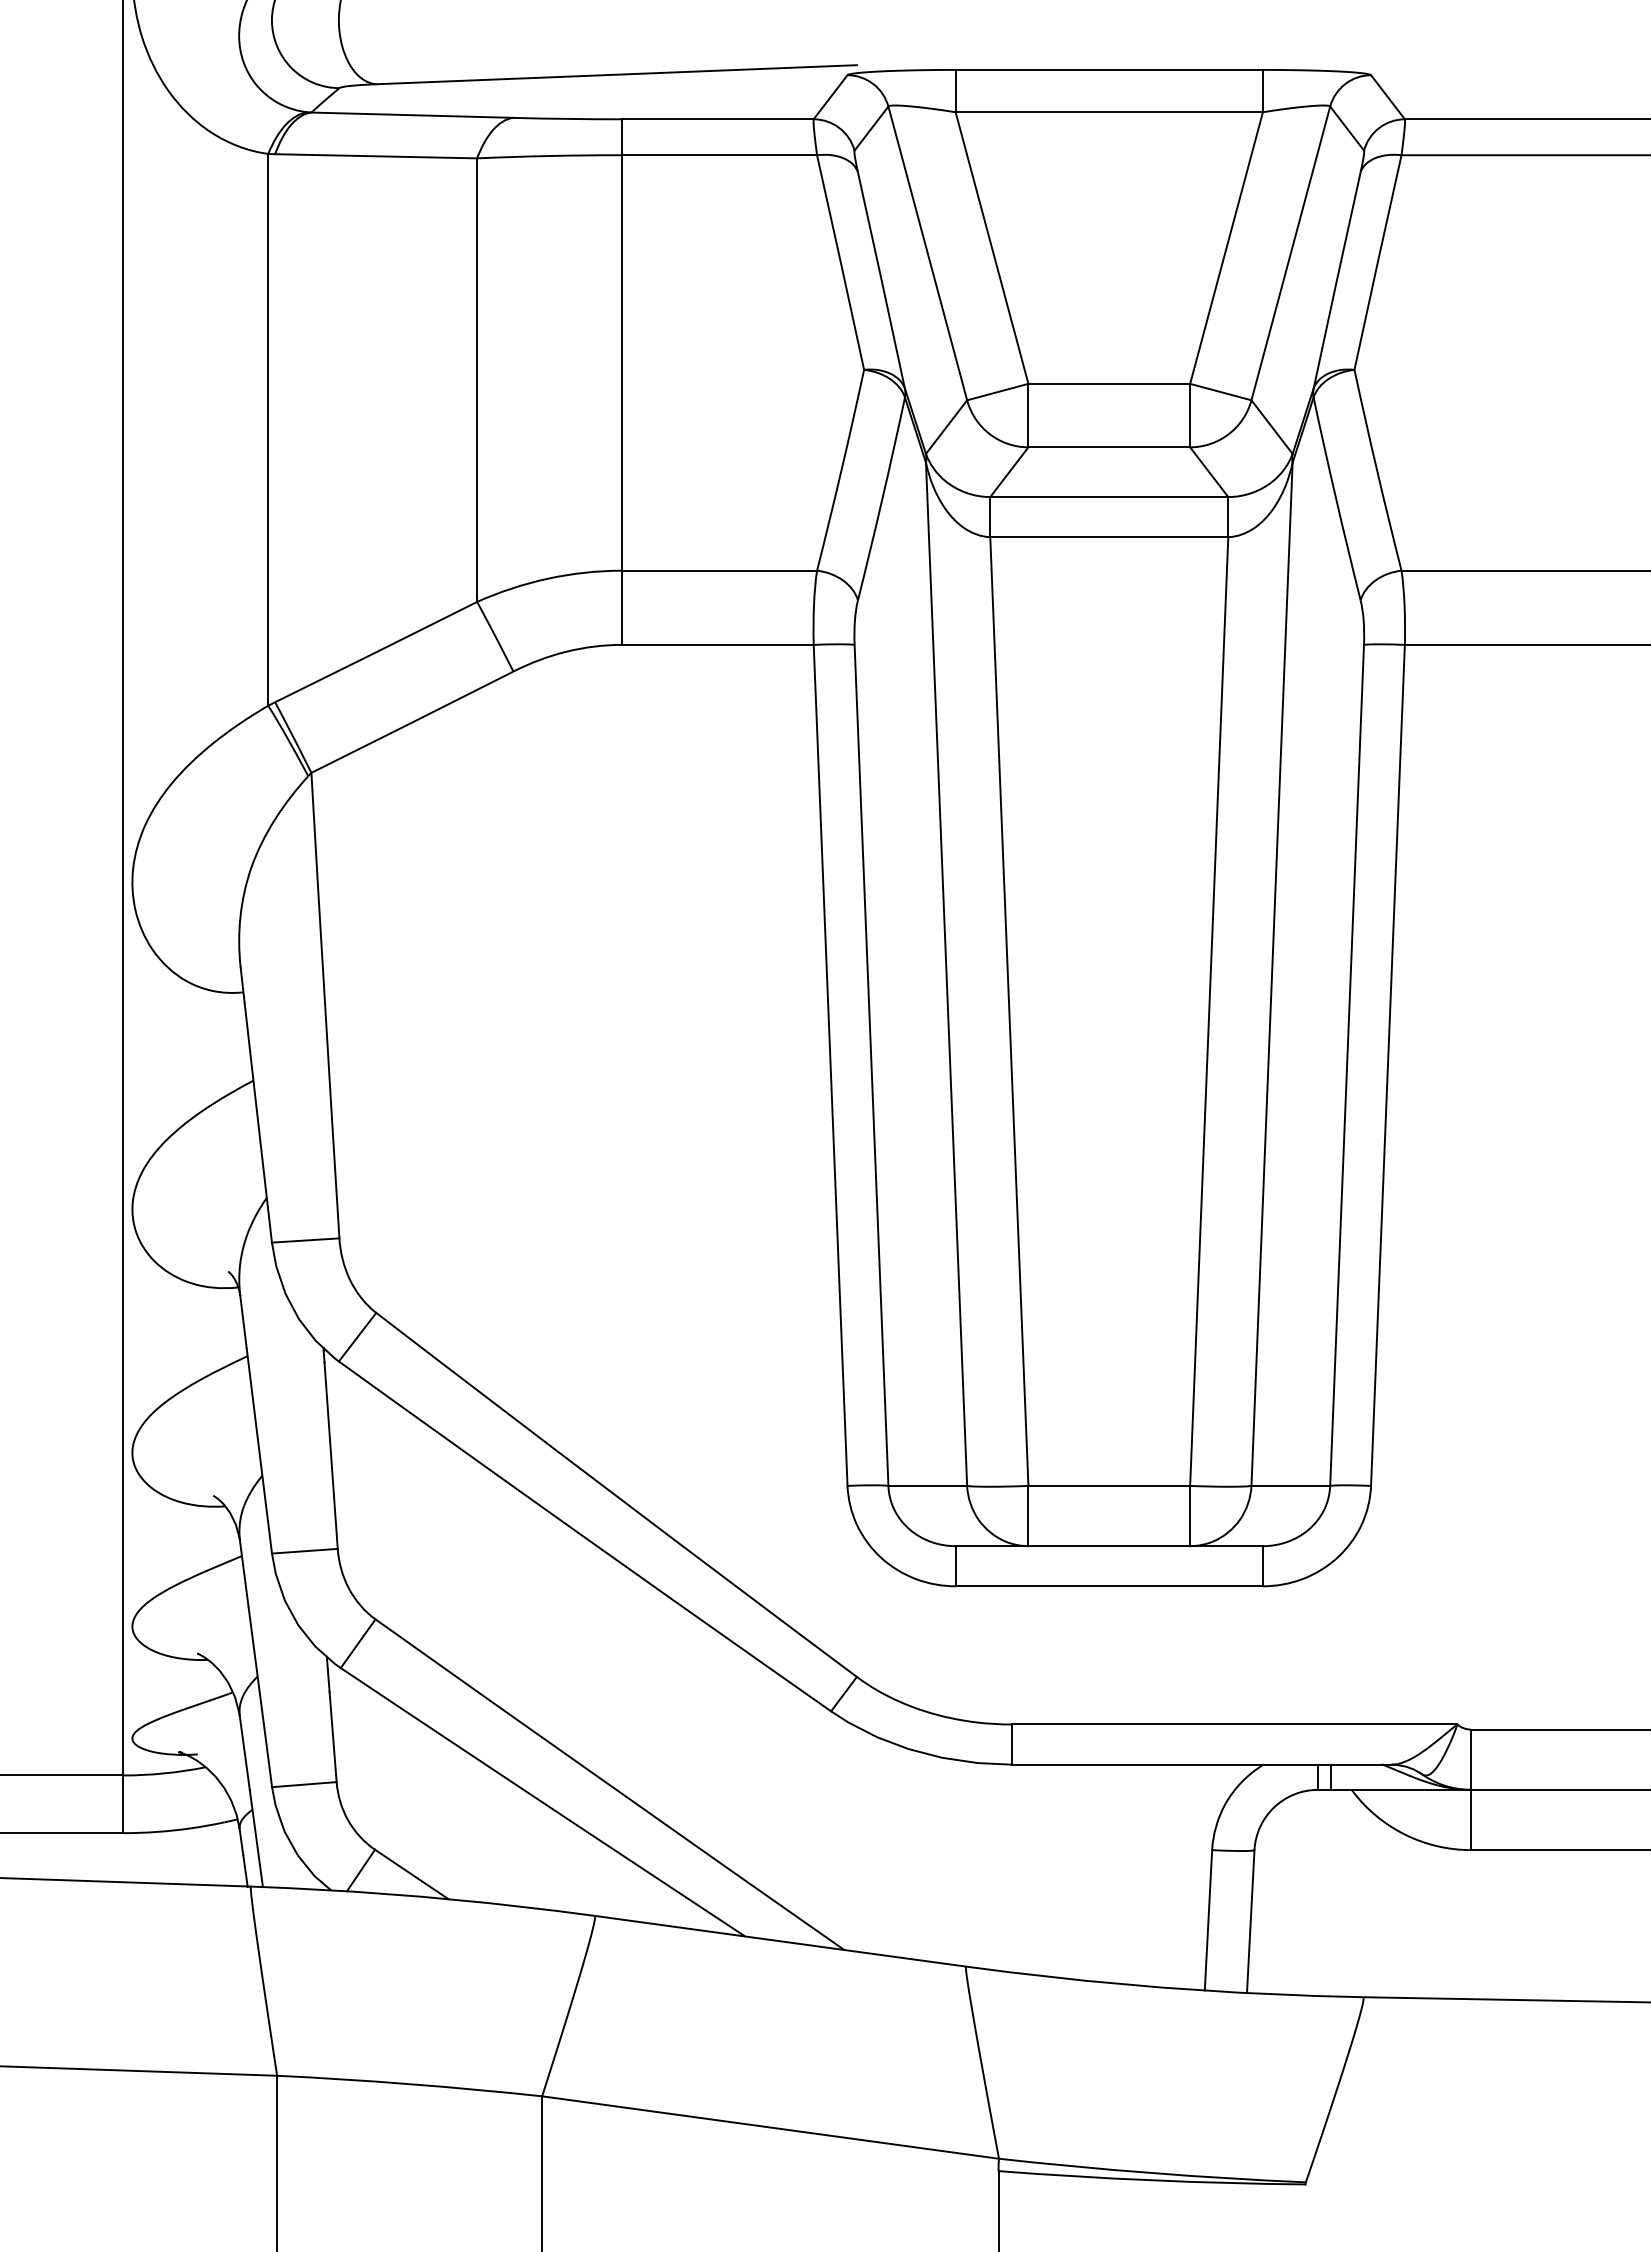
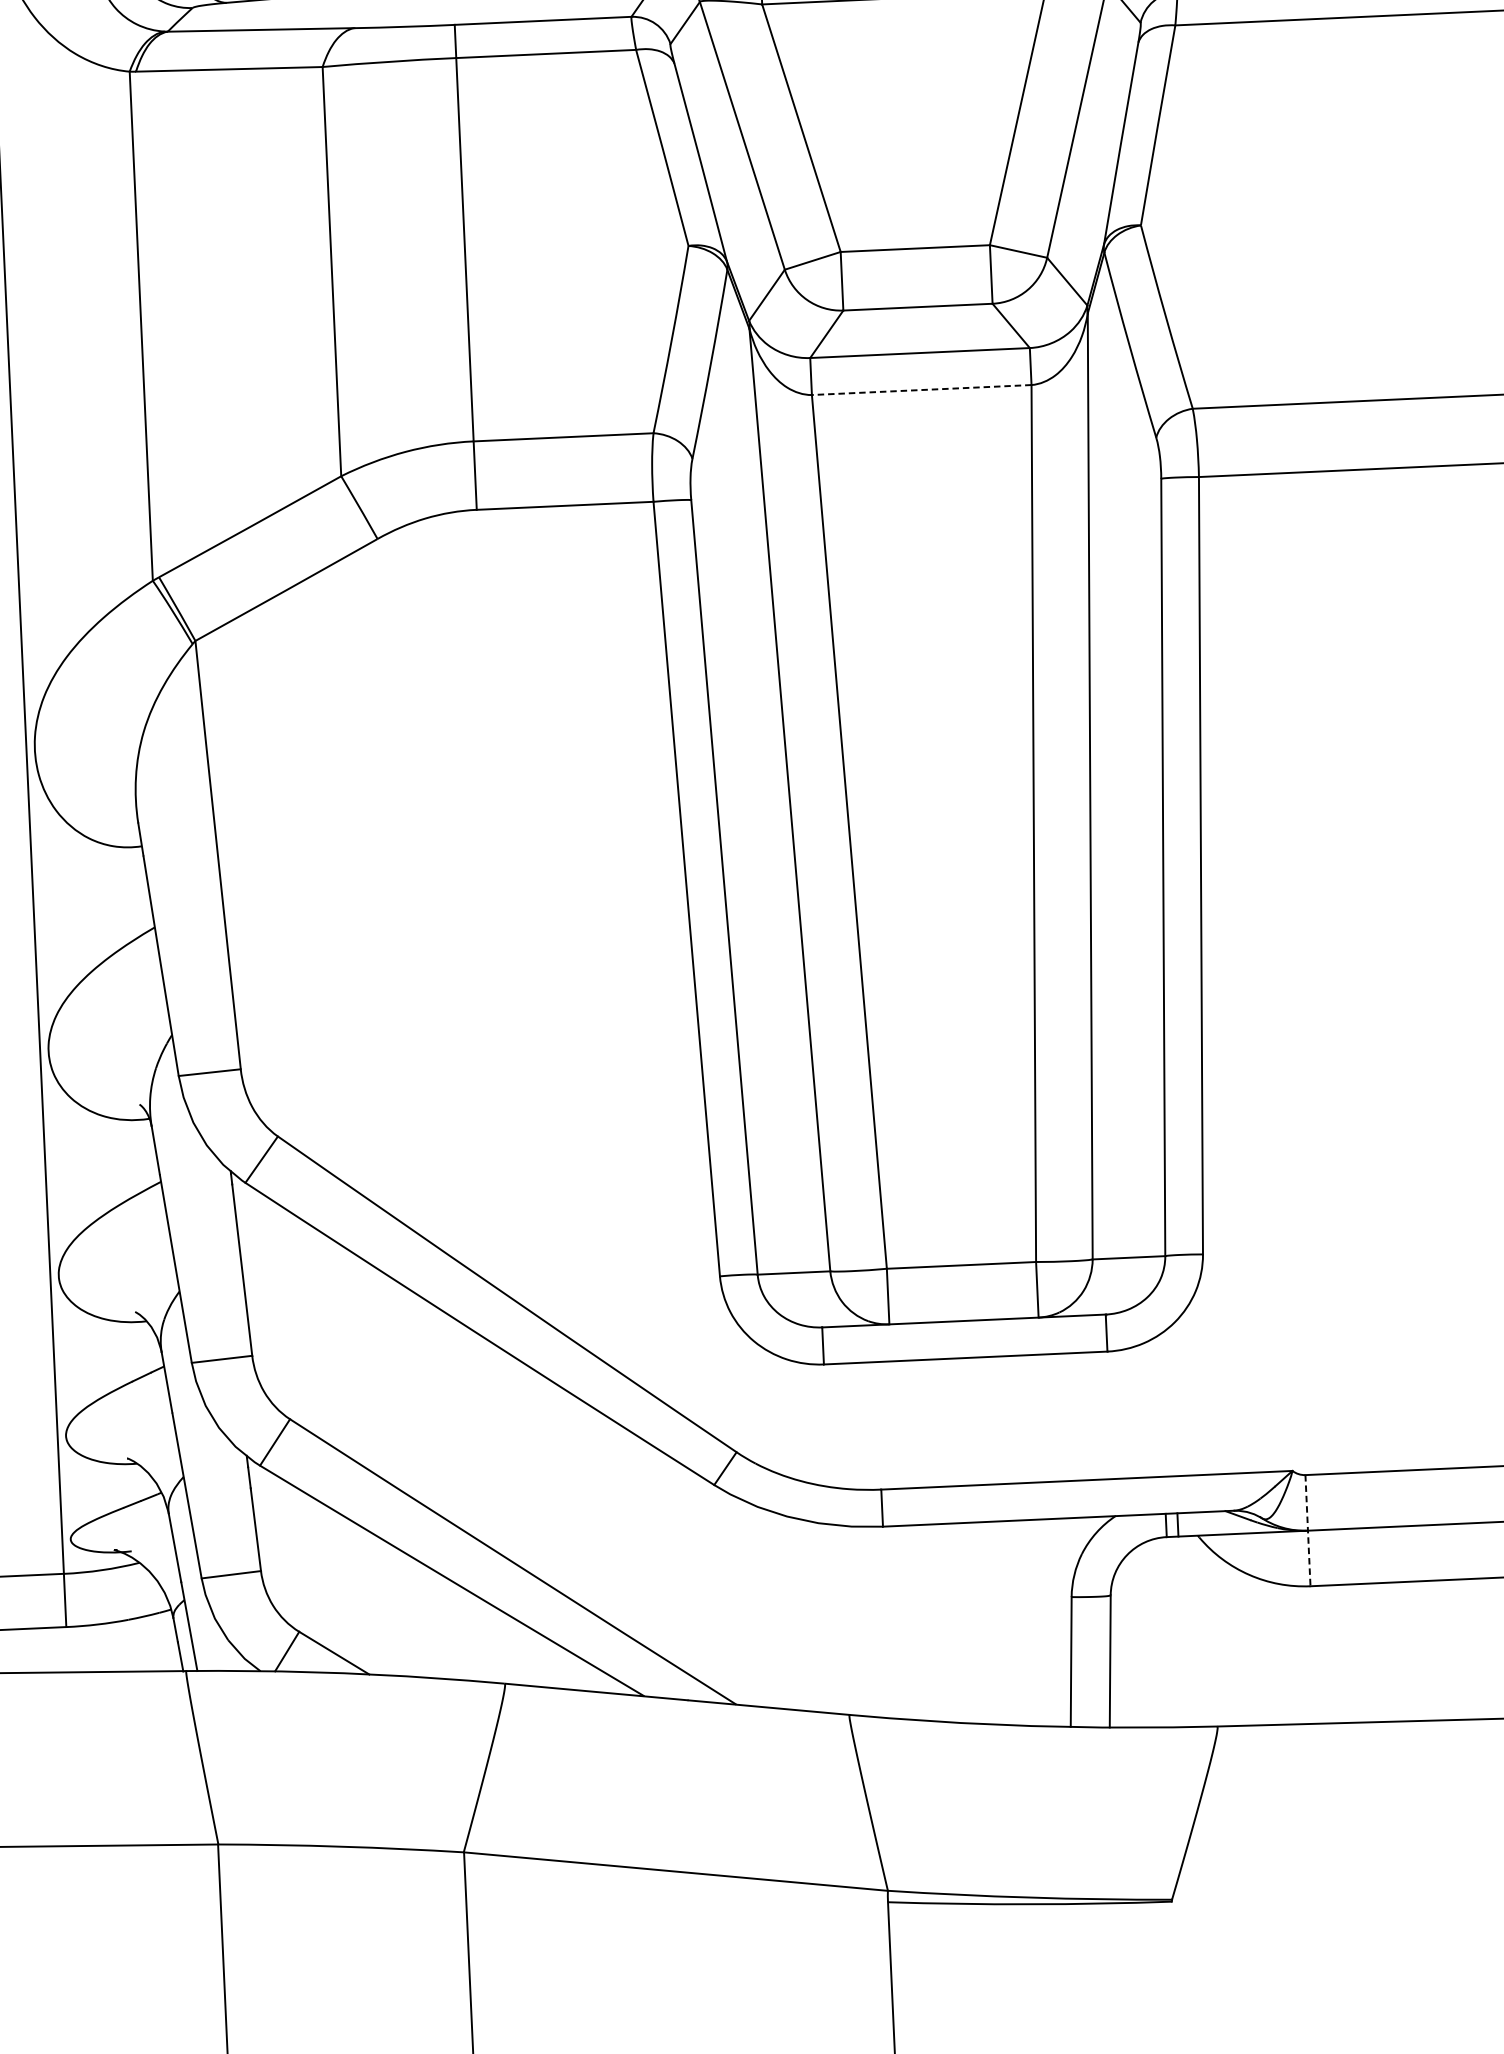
line: (1108, 537) -> (921, 390), solid -> dashed
line: (1471, 1790) -> (1308, 1531), solid -> dashed

